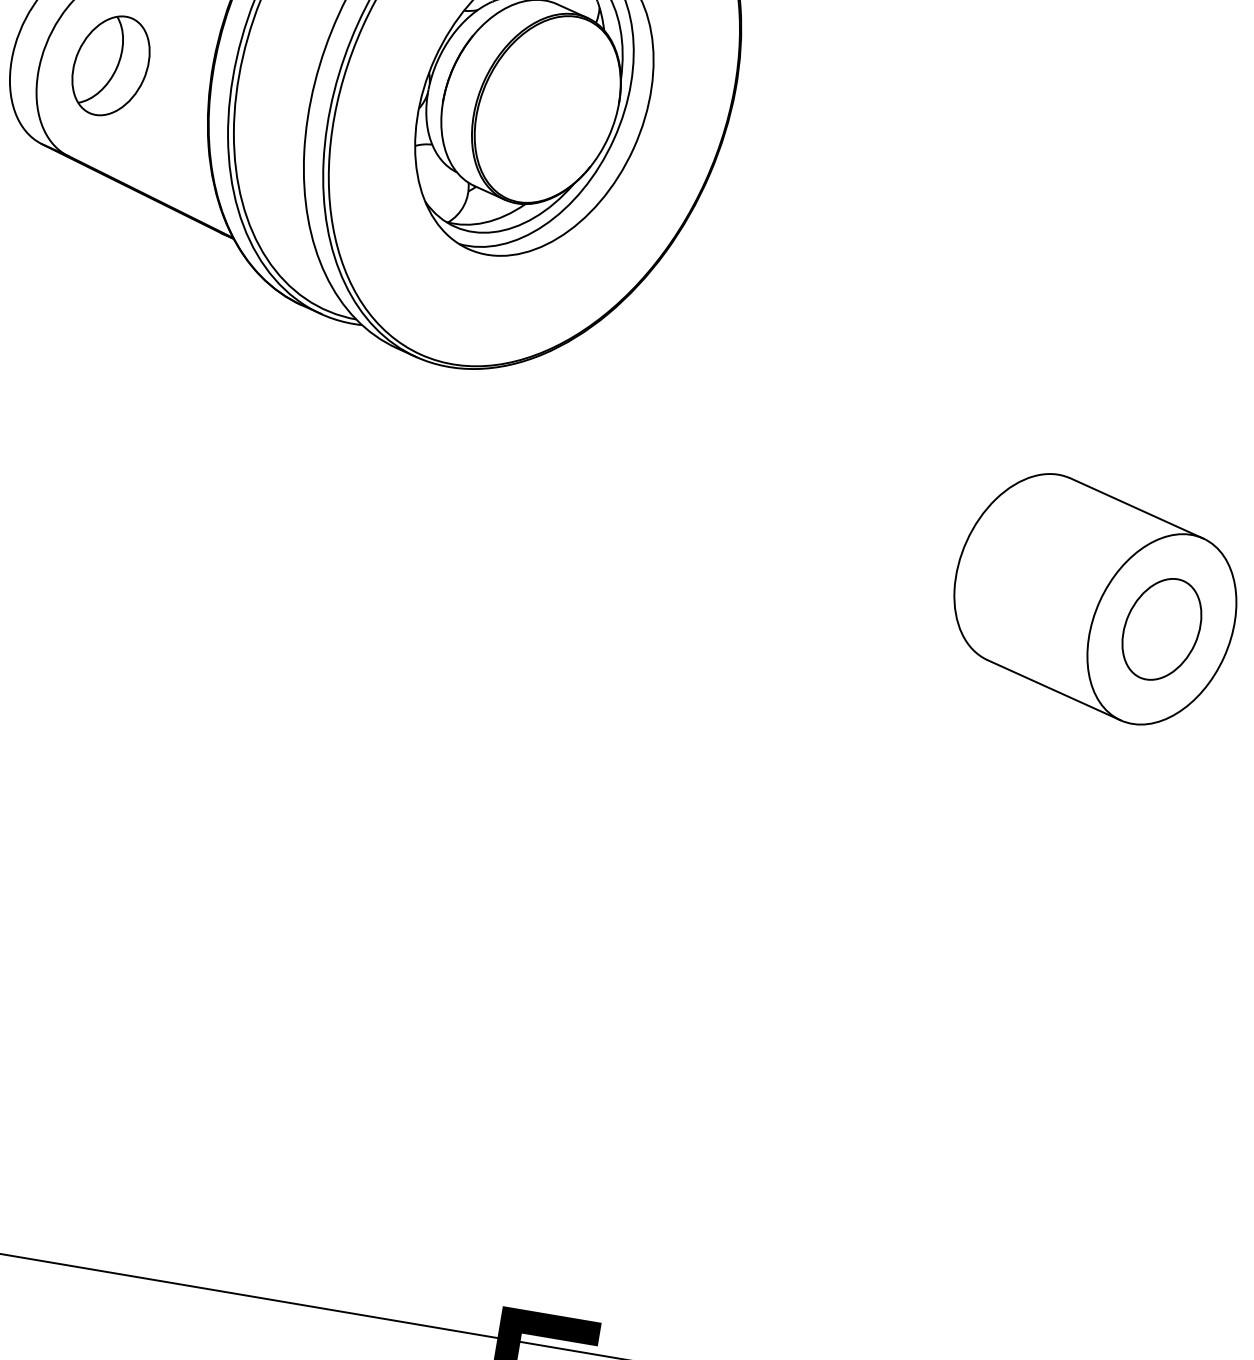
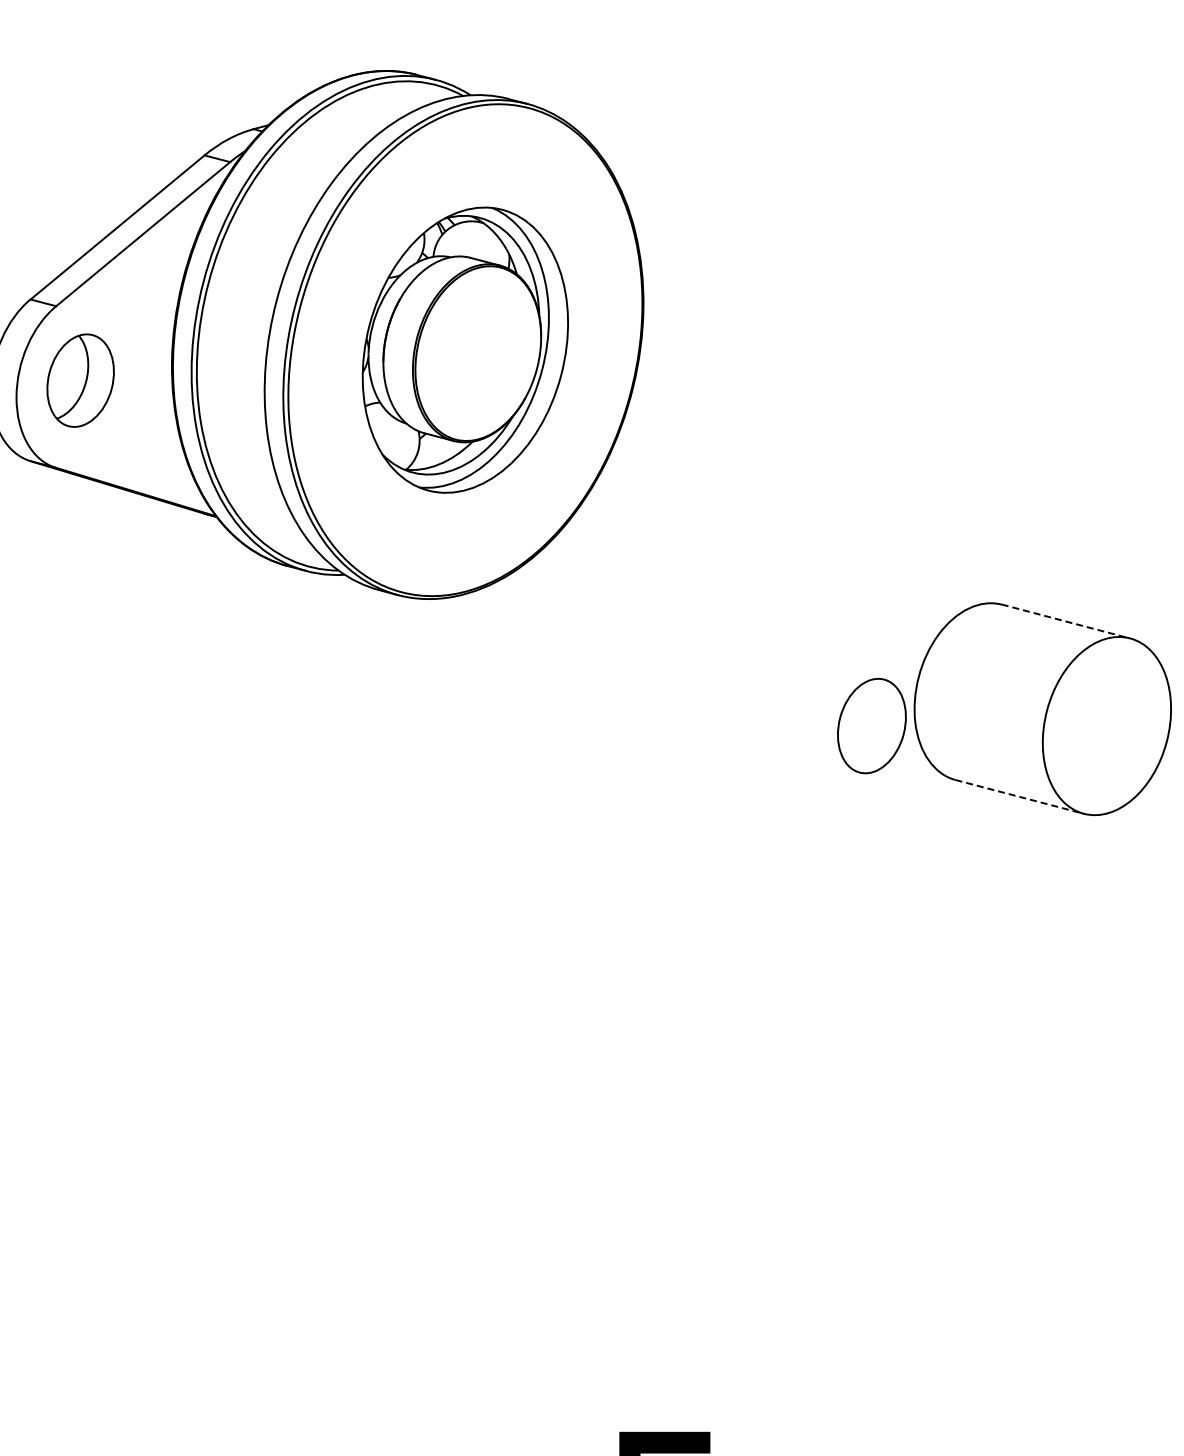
line: (1137, 508) -> (1066, 621), solid -> dashed
part: (1161, 629) -> (871, 726), moved
line: (1054, 691) -> (1020, 797), solid -> dashed

